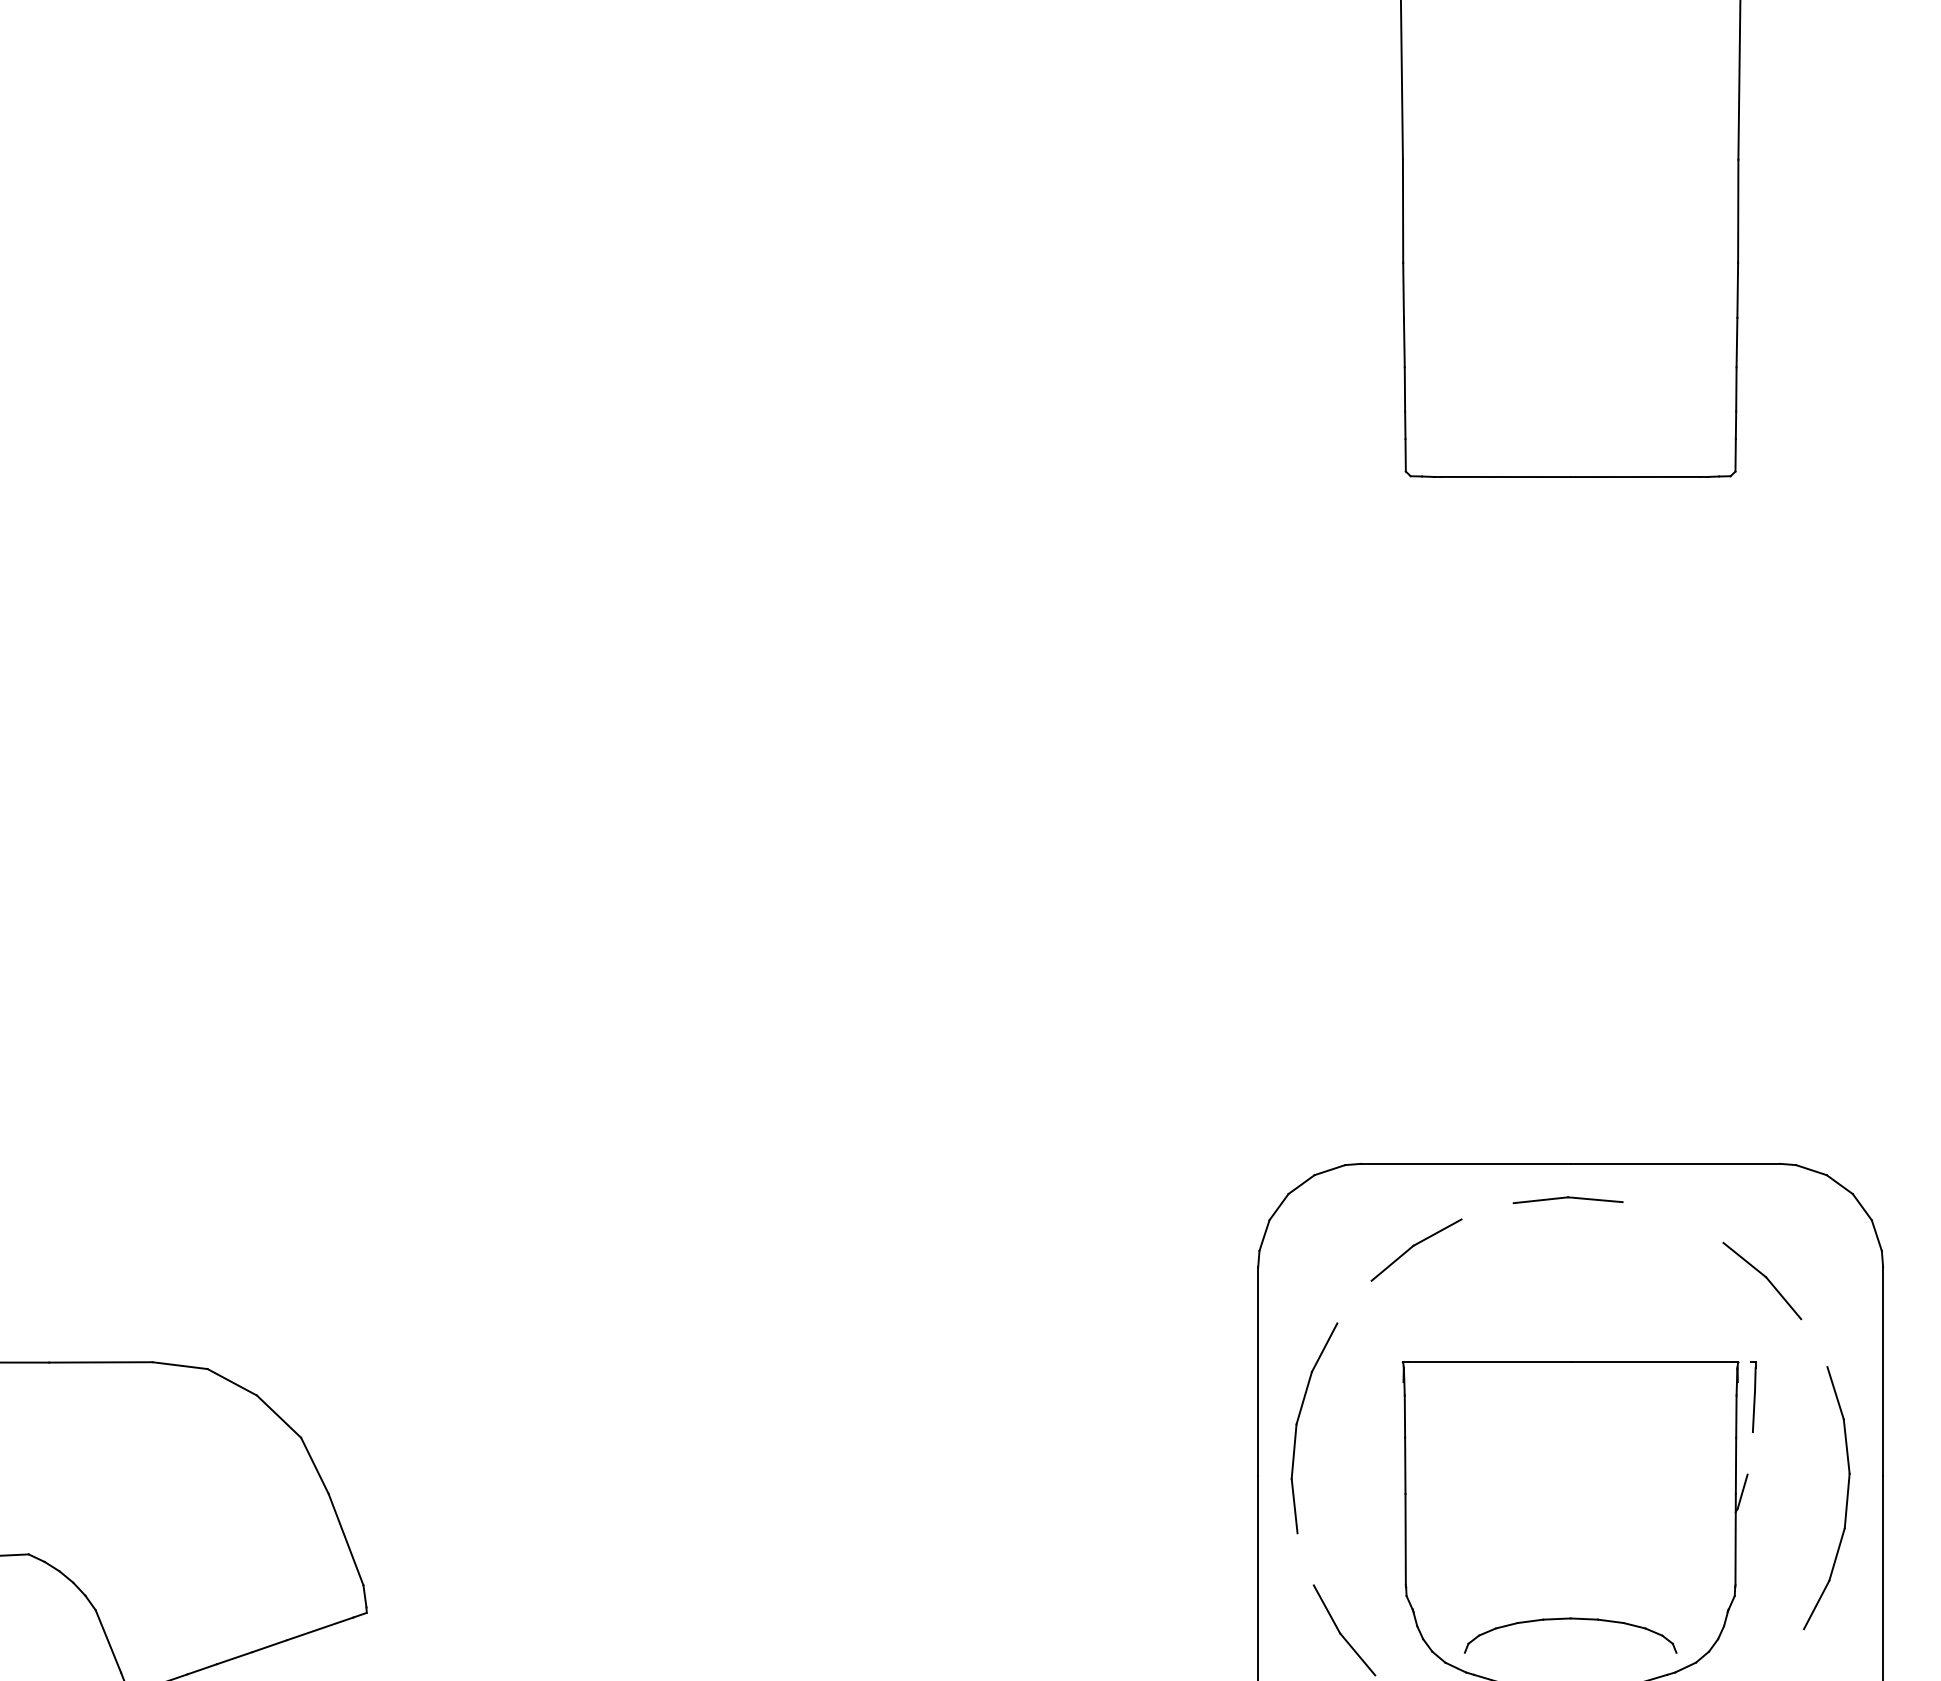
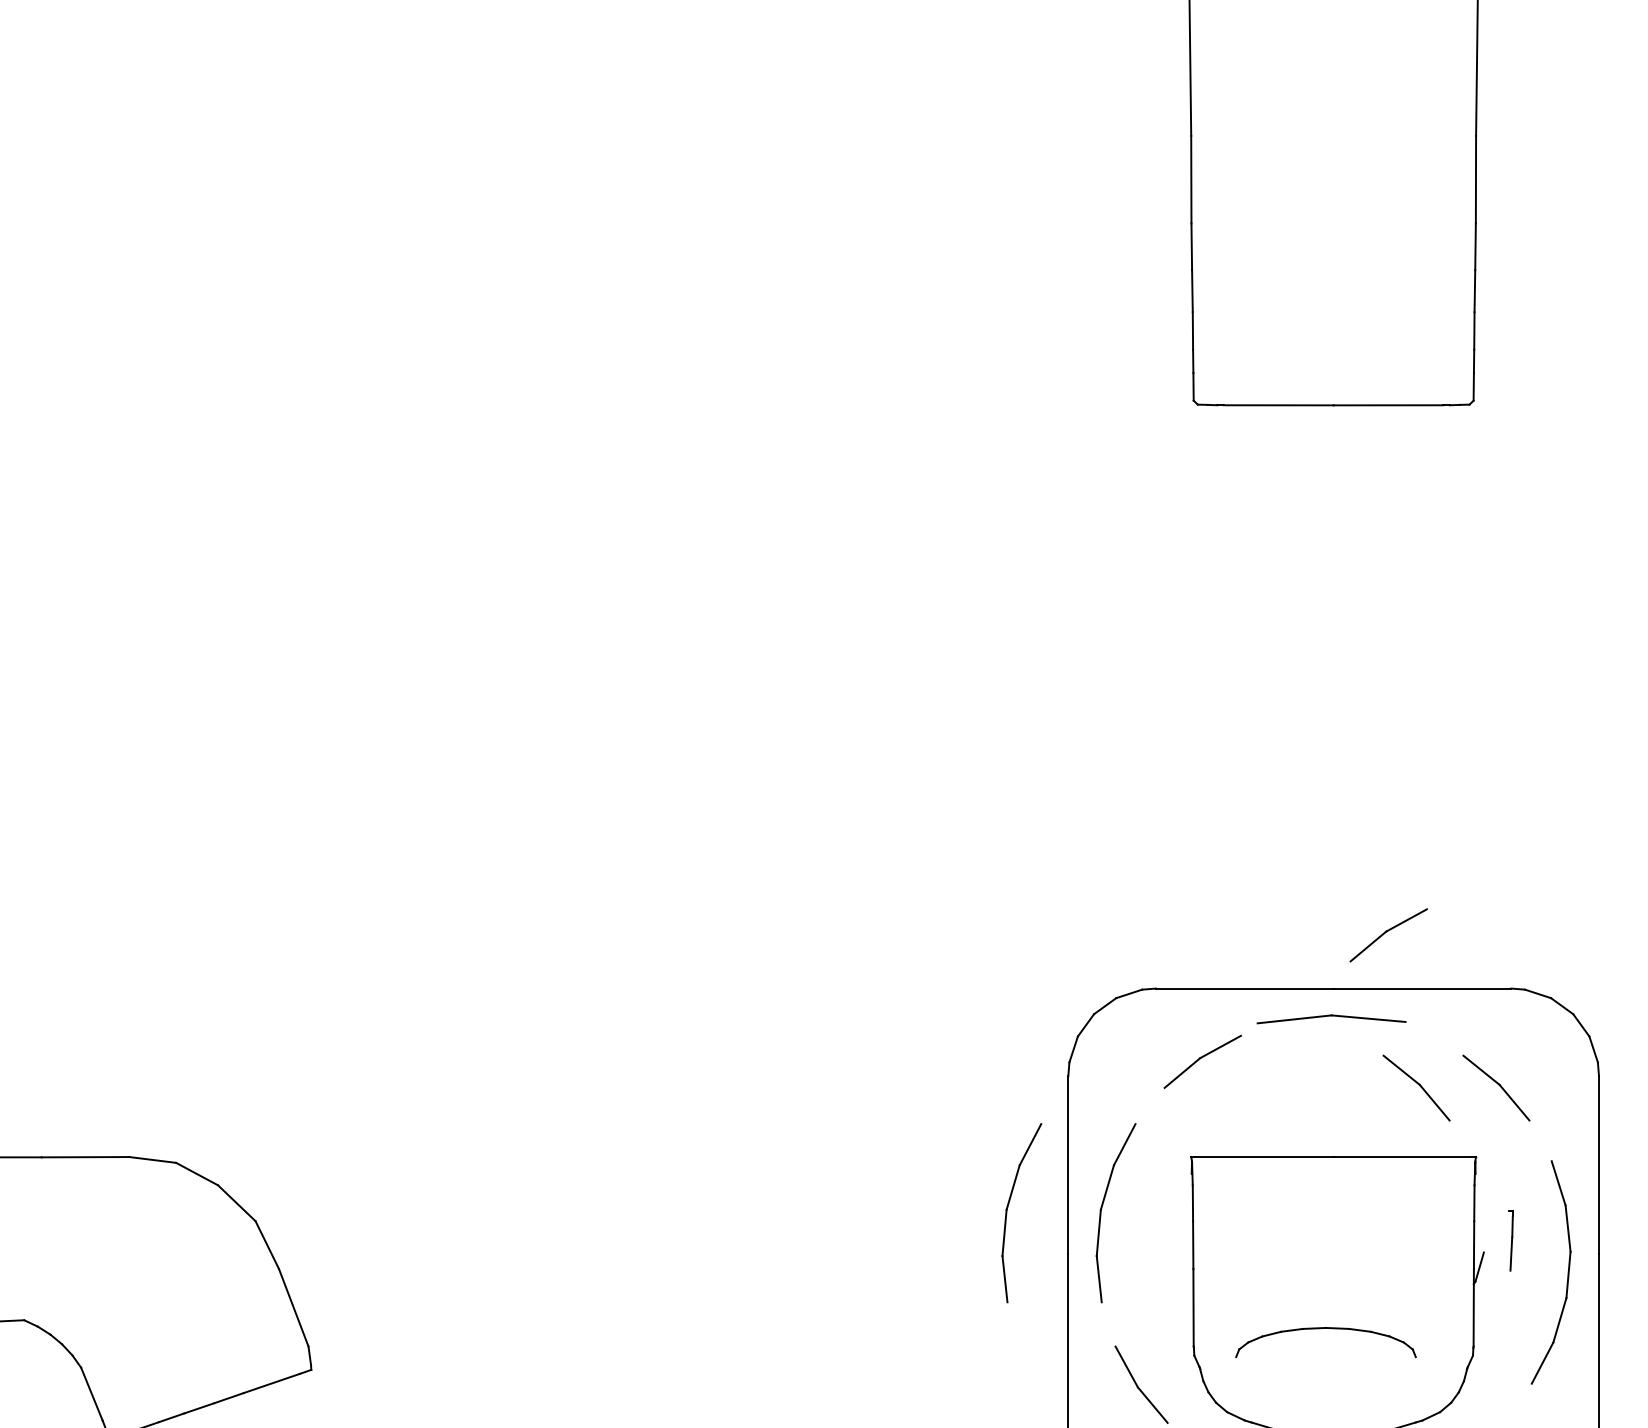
part: (1635, 1100) -> (1388, 934), added
part: (1567, 1200) -> (1330, 1019), size x1.6
part: (1668, 1280) -> (1416, 1087), added
part: (1753, 1396) -> (1511, 1240), moved
part: (1186, 1428) -> (1007, 1213), added
part: (1570, 1619) -> (1325, 1328), moved

